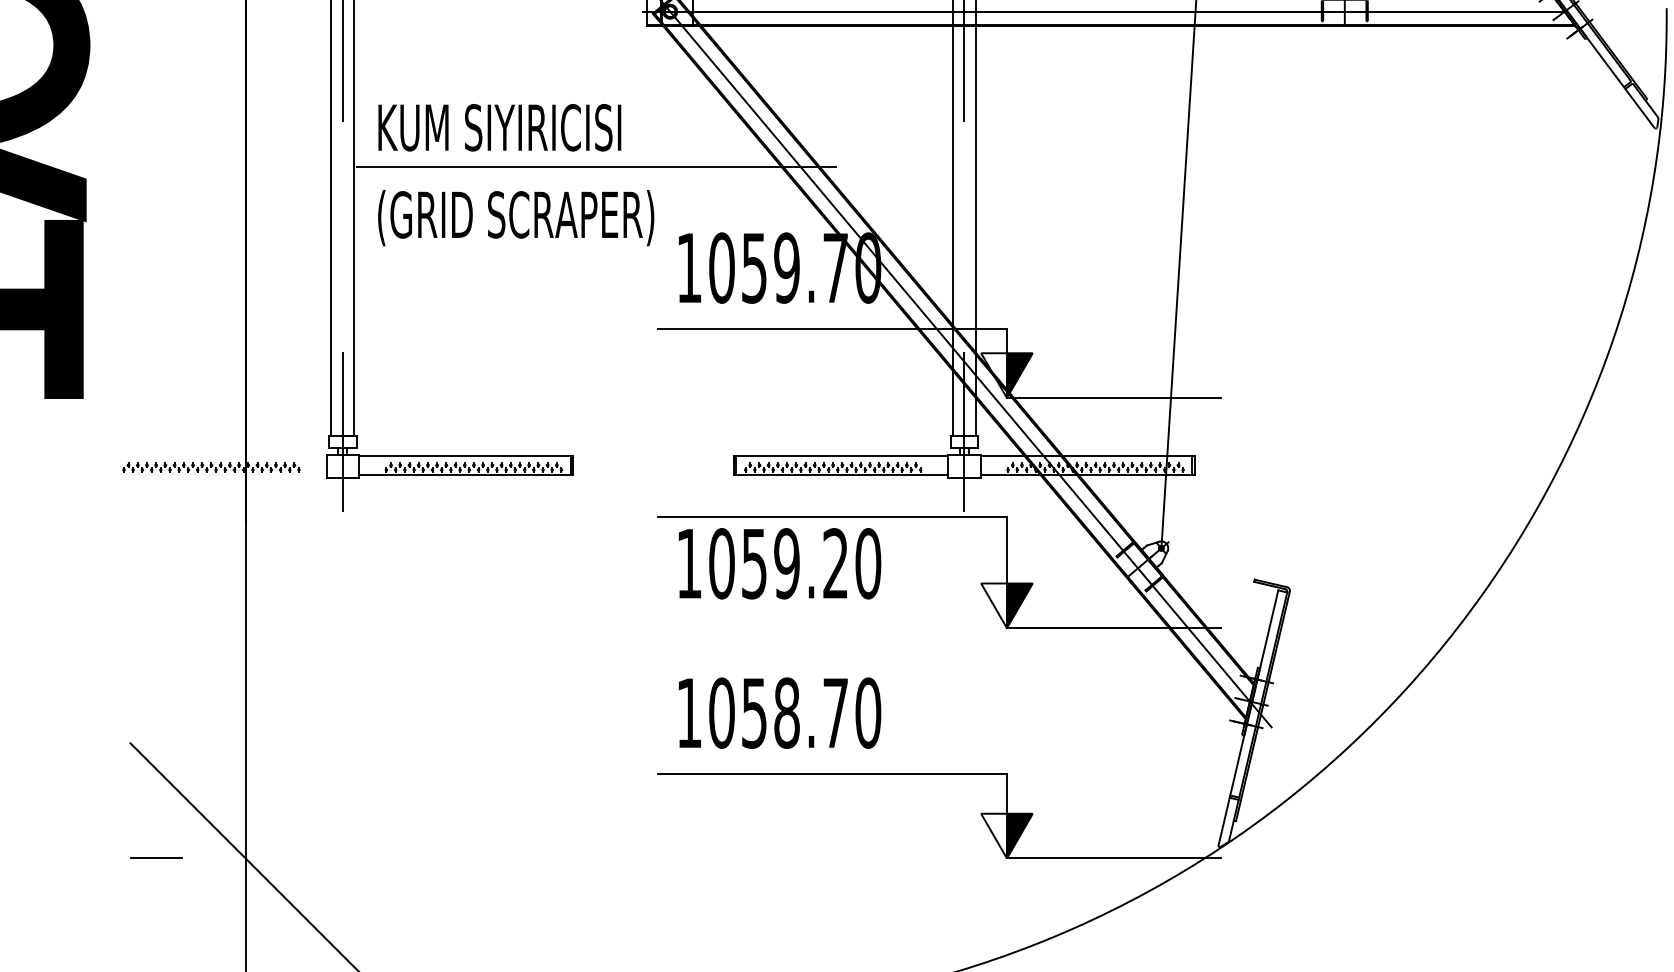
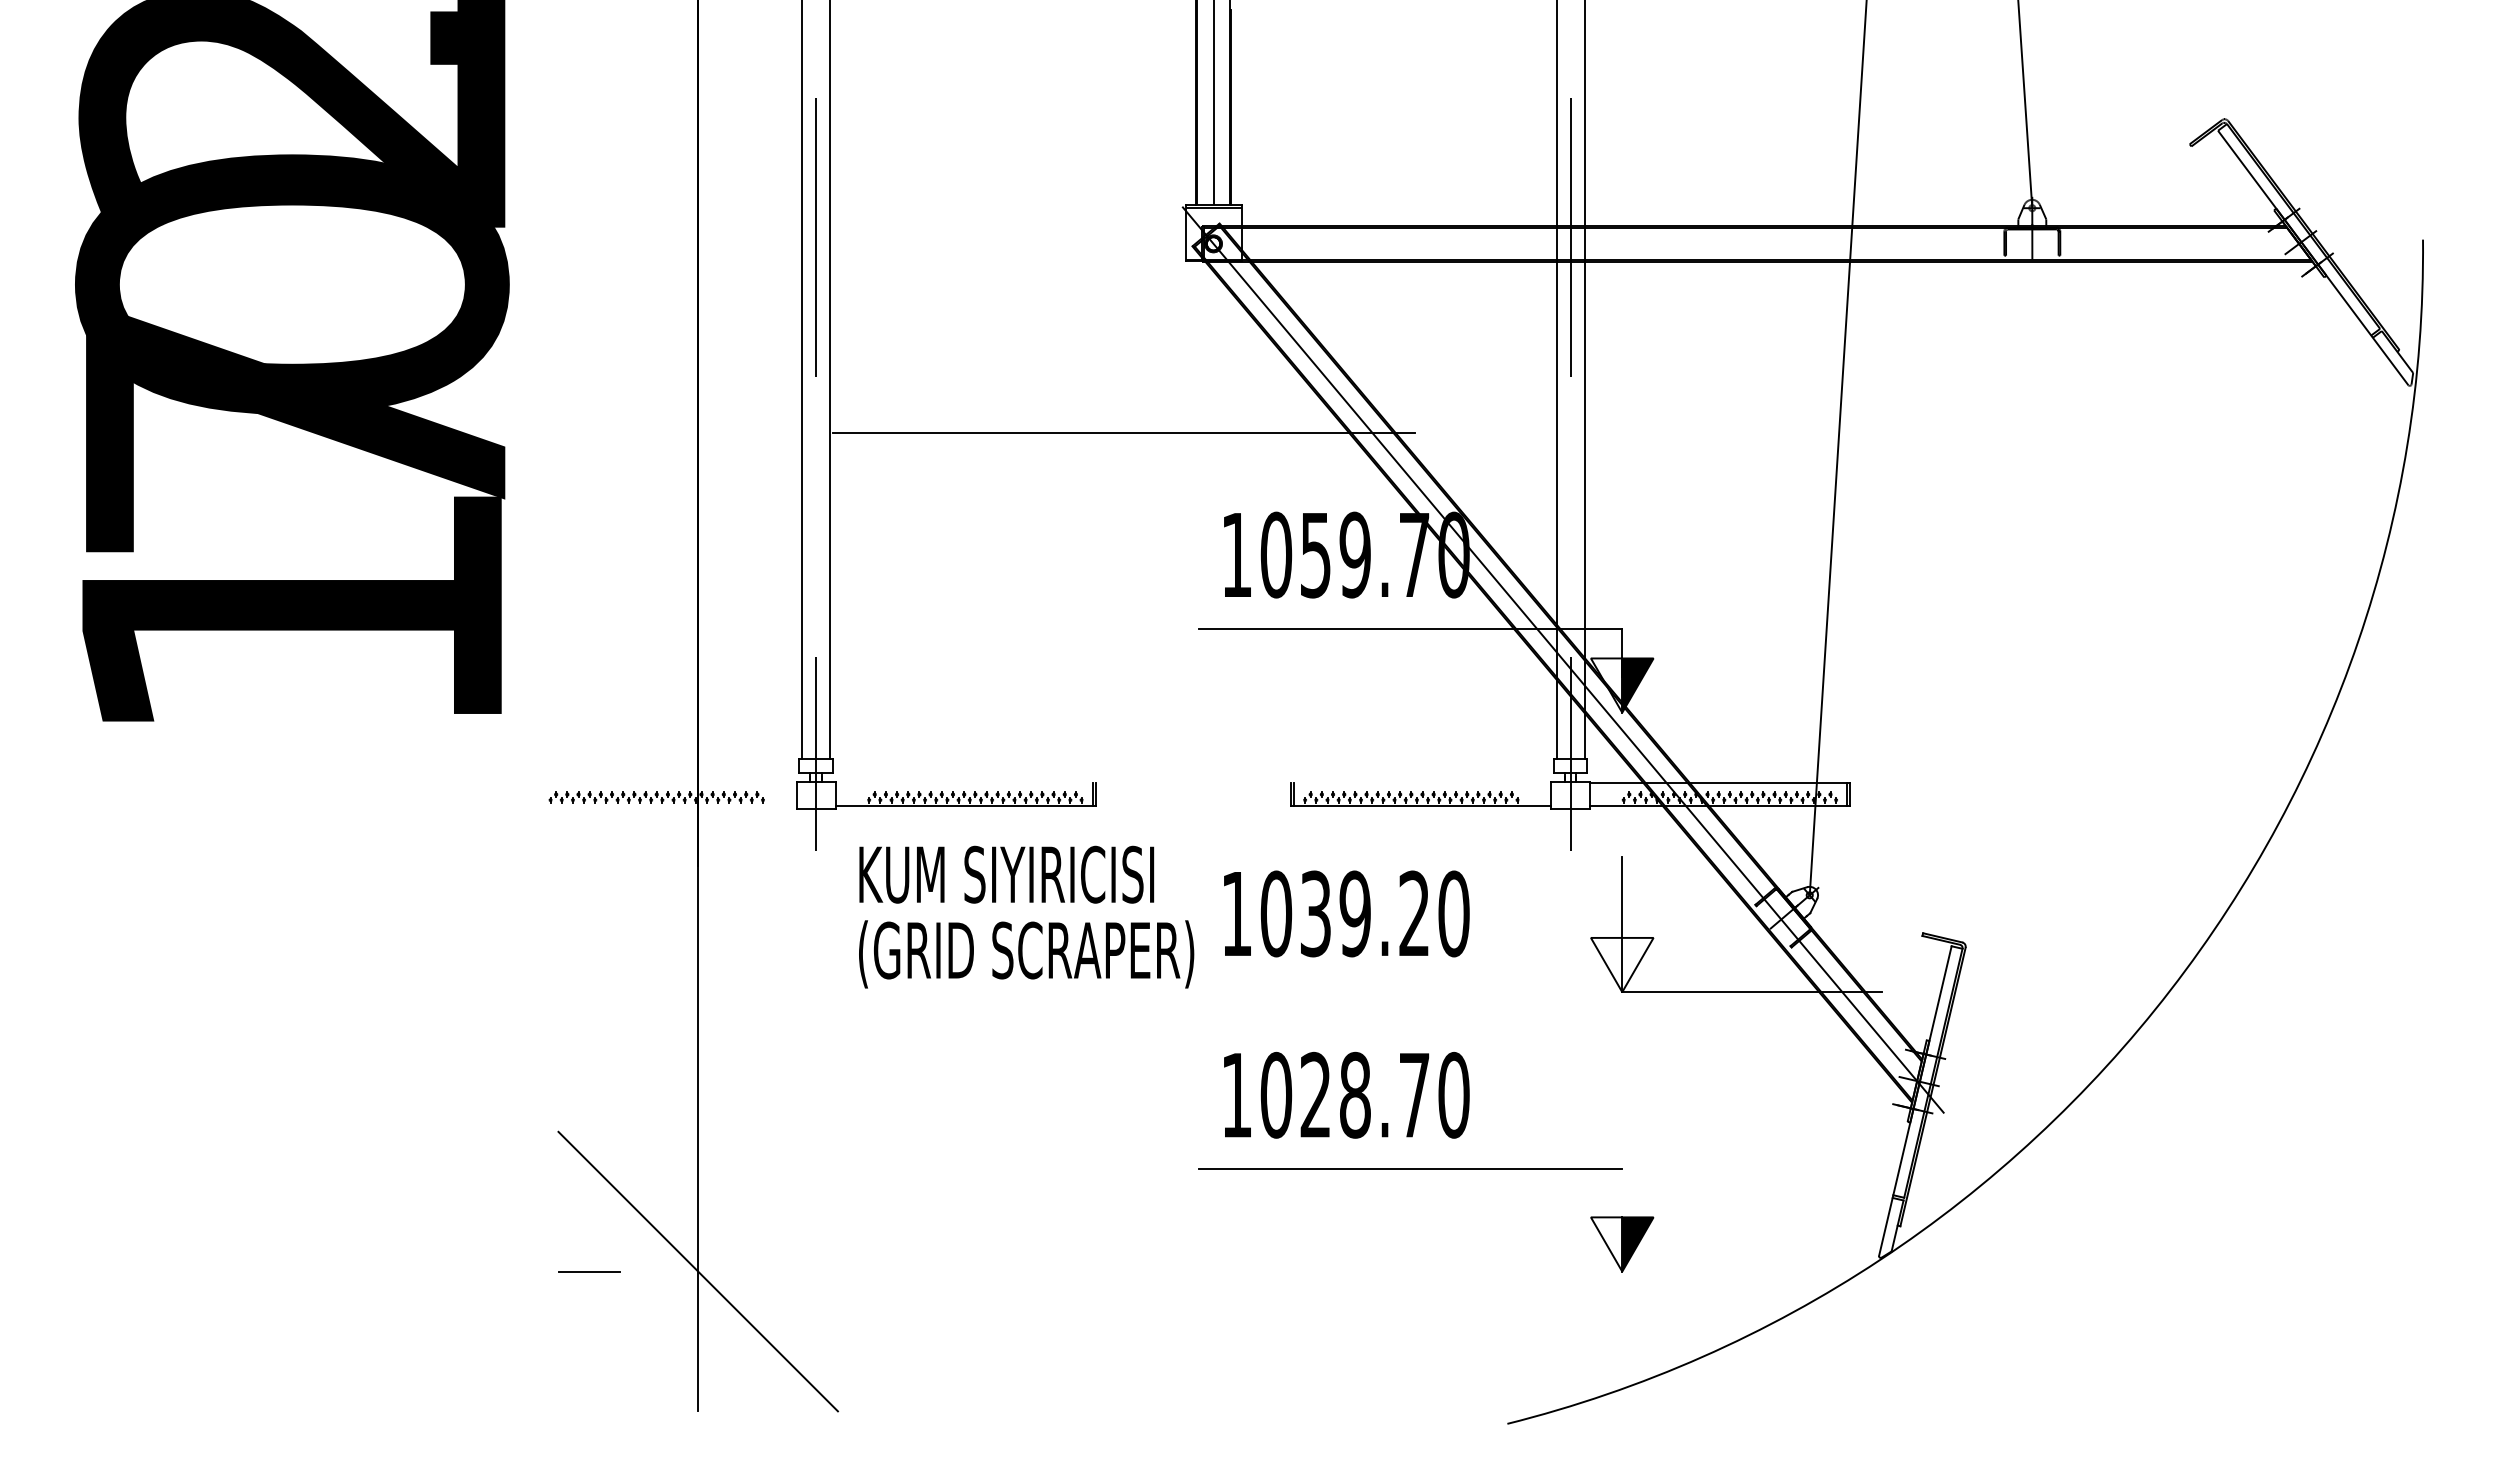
line: (1103, 11) -> (1739, 243), removed
text: (499, 127) -> (1006, 874), moved
text: (516, 218) -> (1026, 954), moved
line: (1113, 397) -> (1751, 712), removed
line: (465, 456) -> (965, 783), removed
line: (841, 456) -> (1421, 783), removed
line: (832, 516) -> (1410, 856), removed
text: (754, 563) -> (1315, 913), 1059.20 -> 1039.20
fill: (1019, 605) -> (1637, 964), removed
text: (754, 712) -> (1315, 1094), 1058.70 -> 1028.70
line: (1007, 794) -> (1622, 1193), removed
line: (1113, 858) -> (1751, 1271), removed

